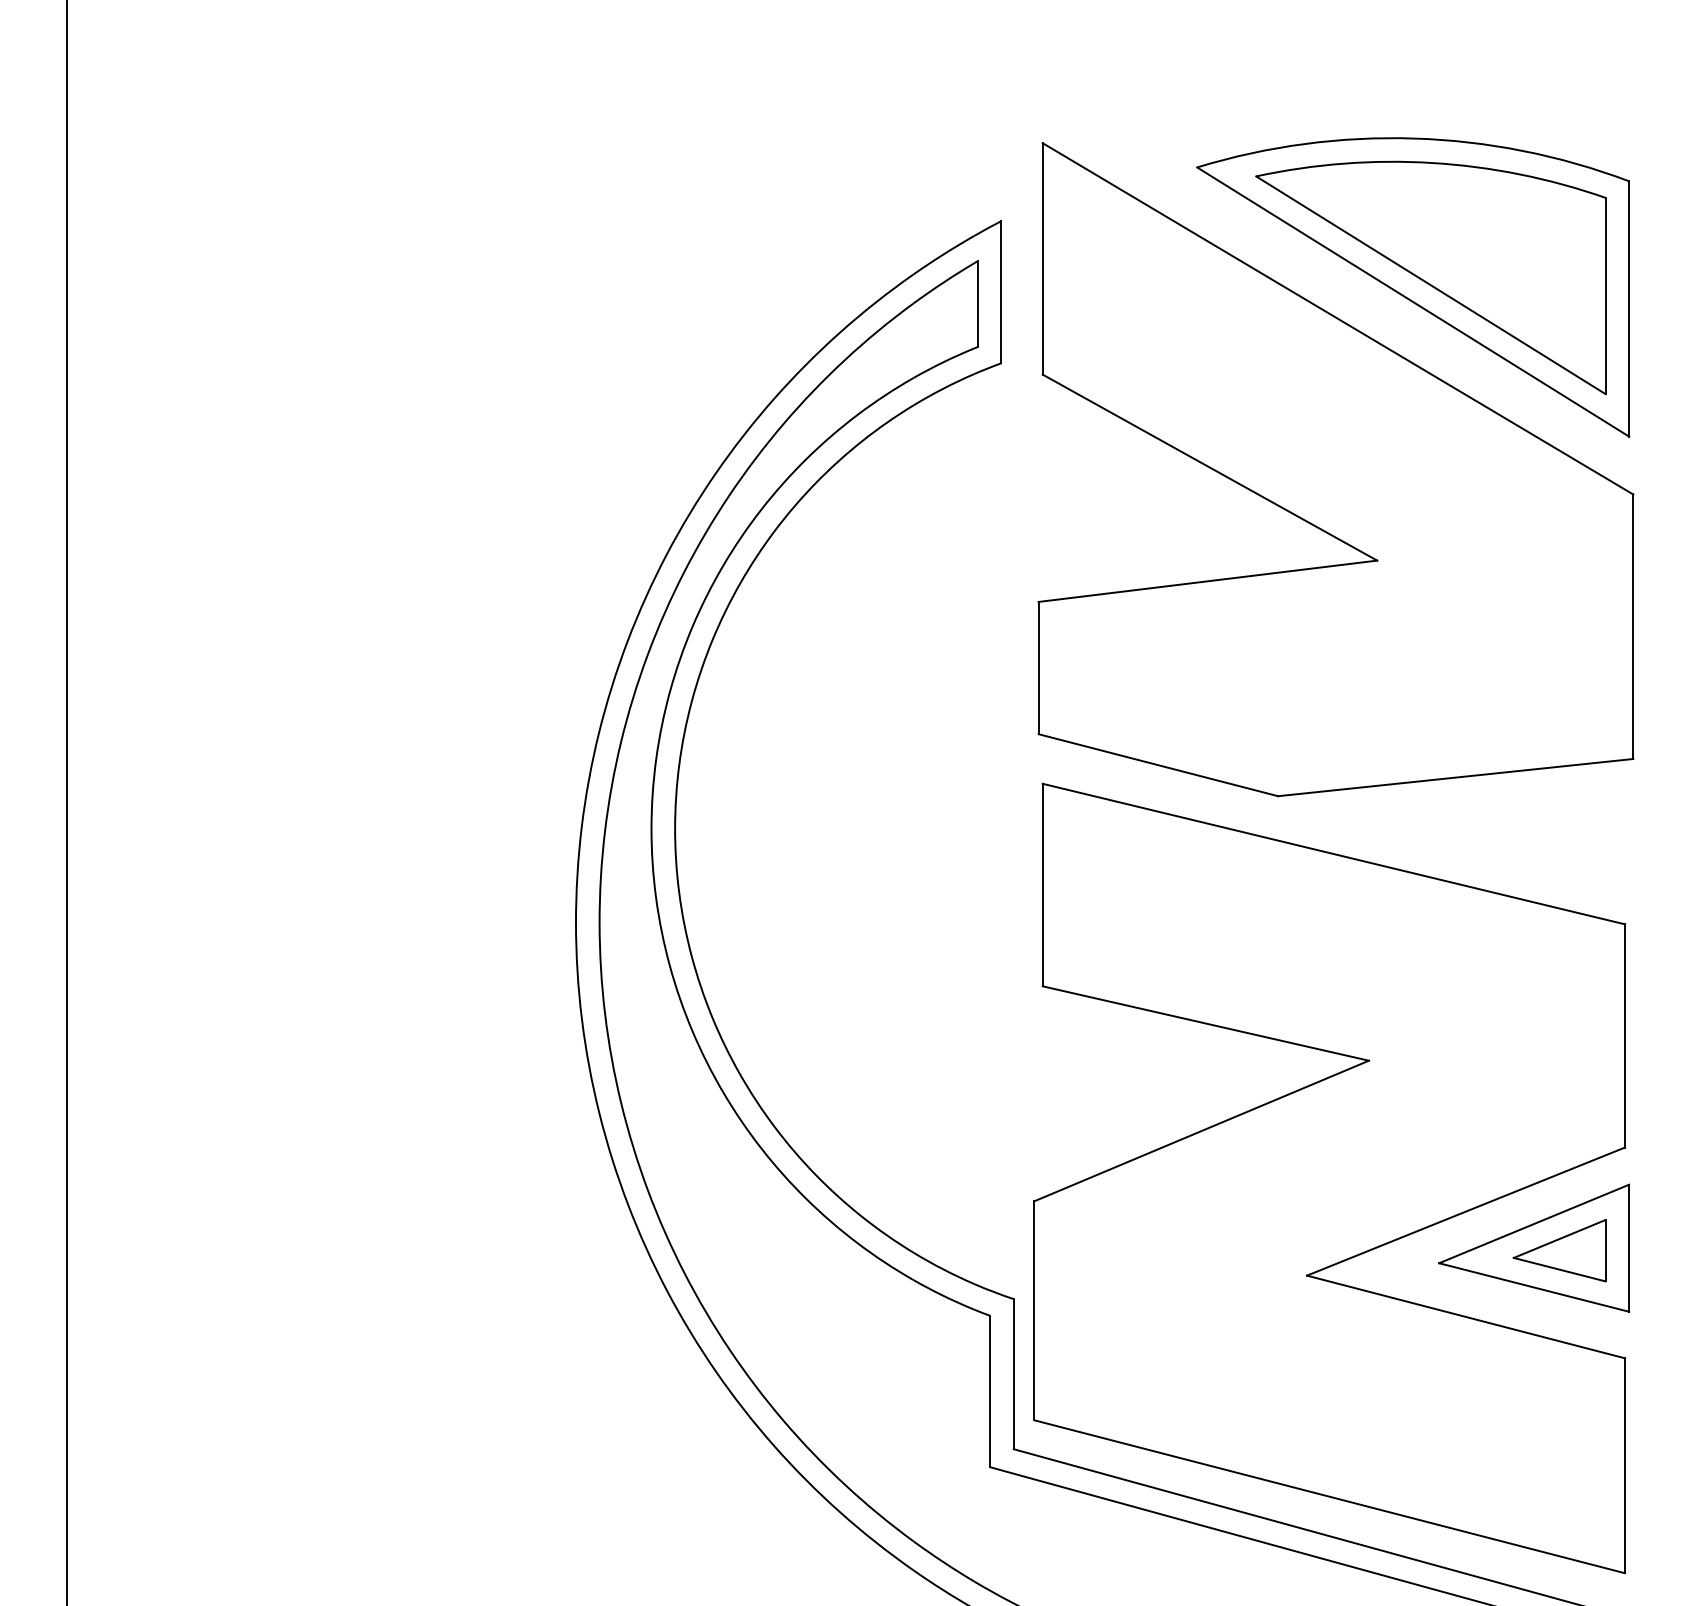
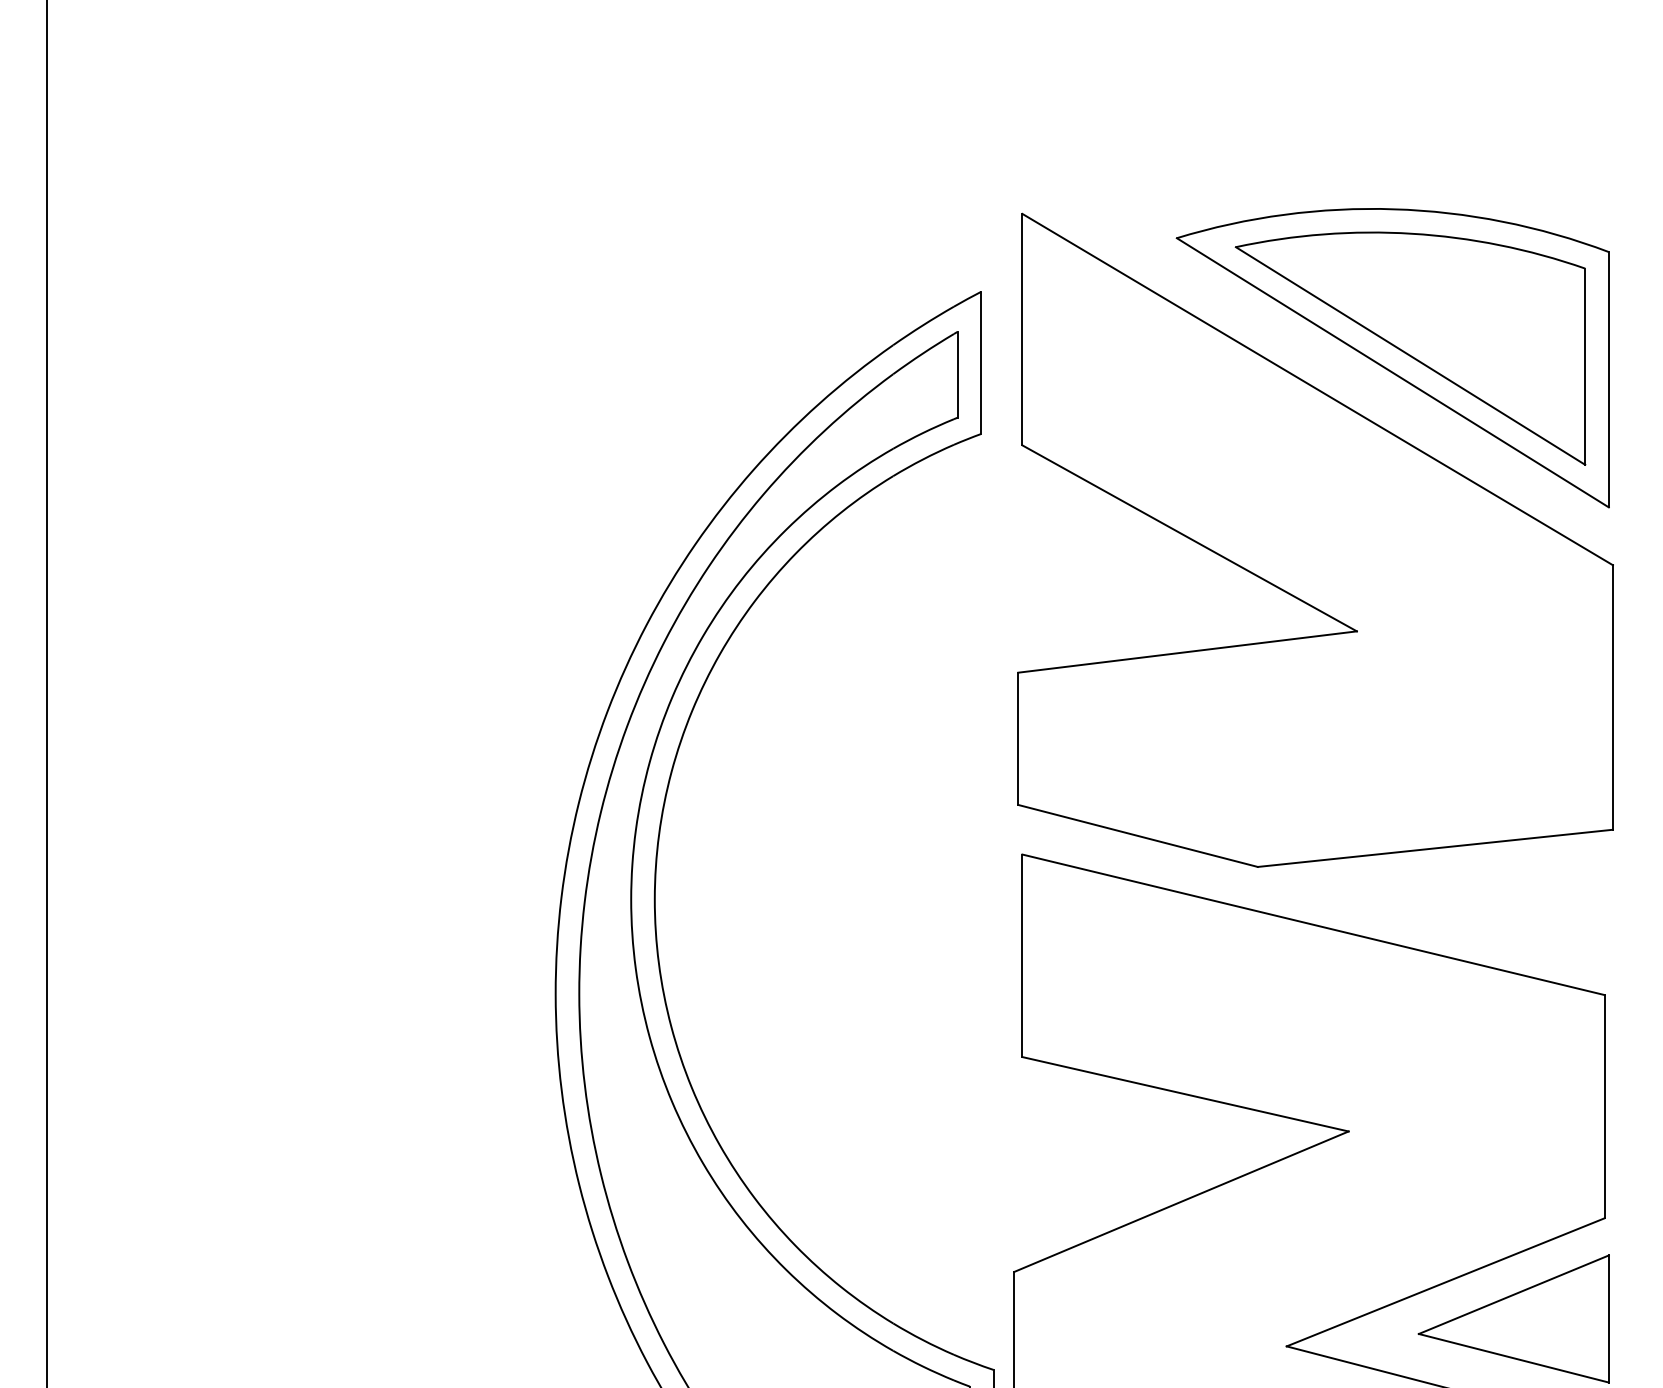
part: (1559, 1250) -> (1539, 1321), removed

